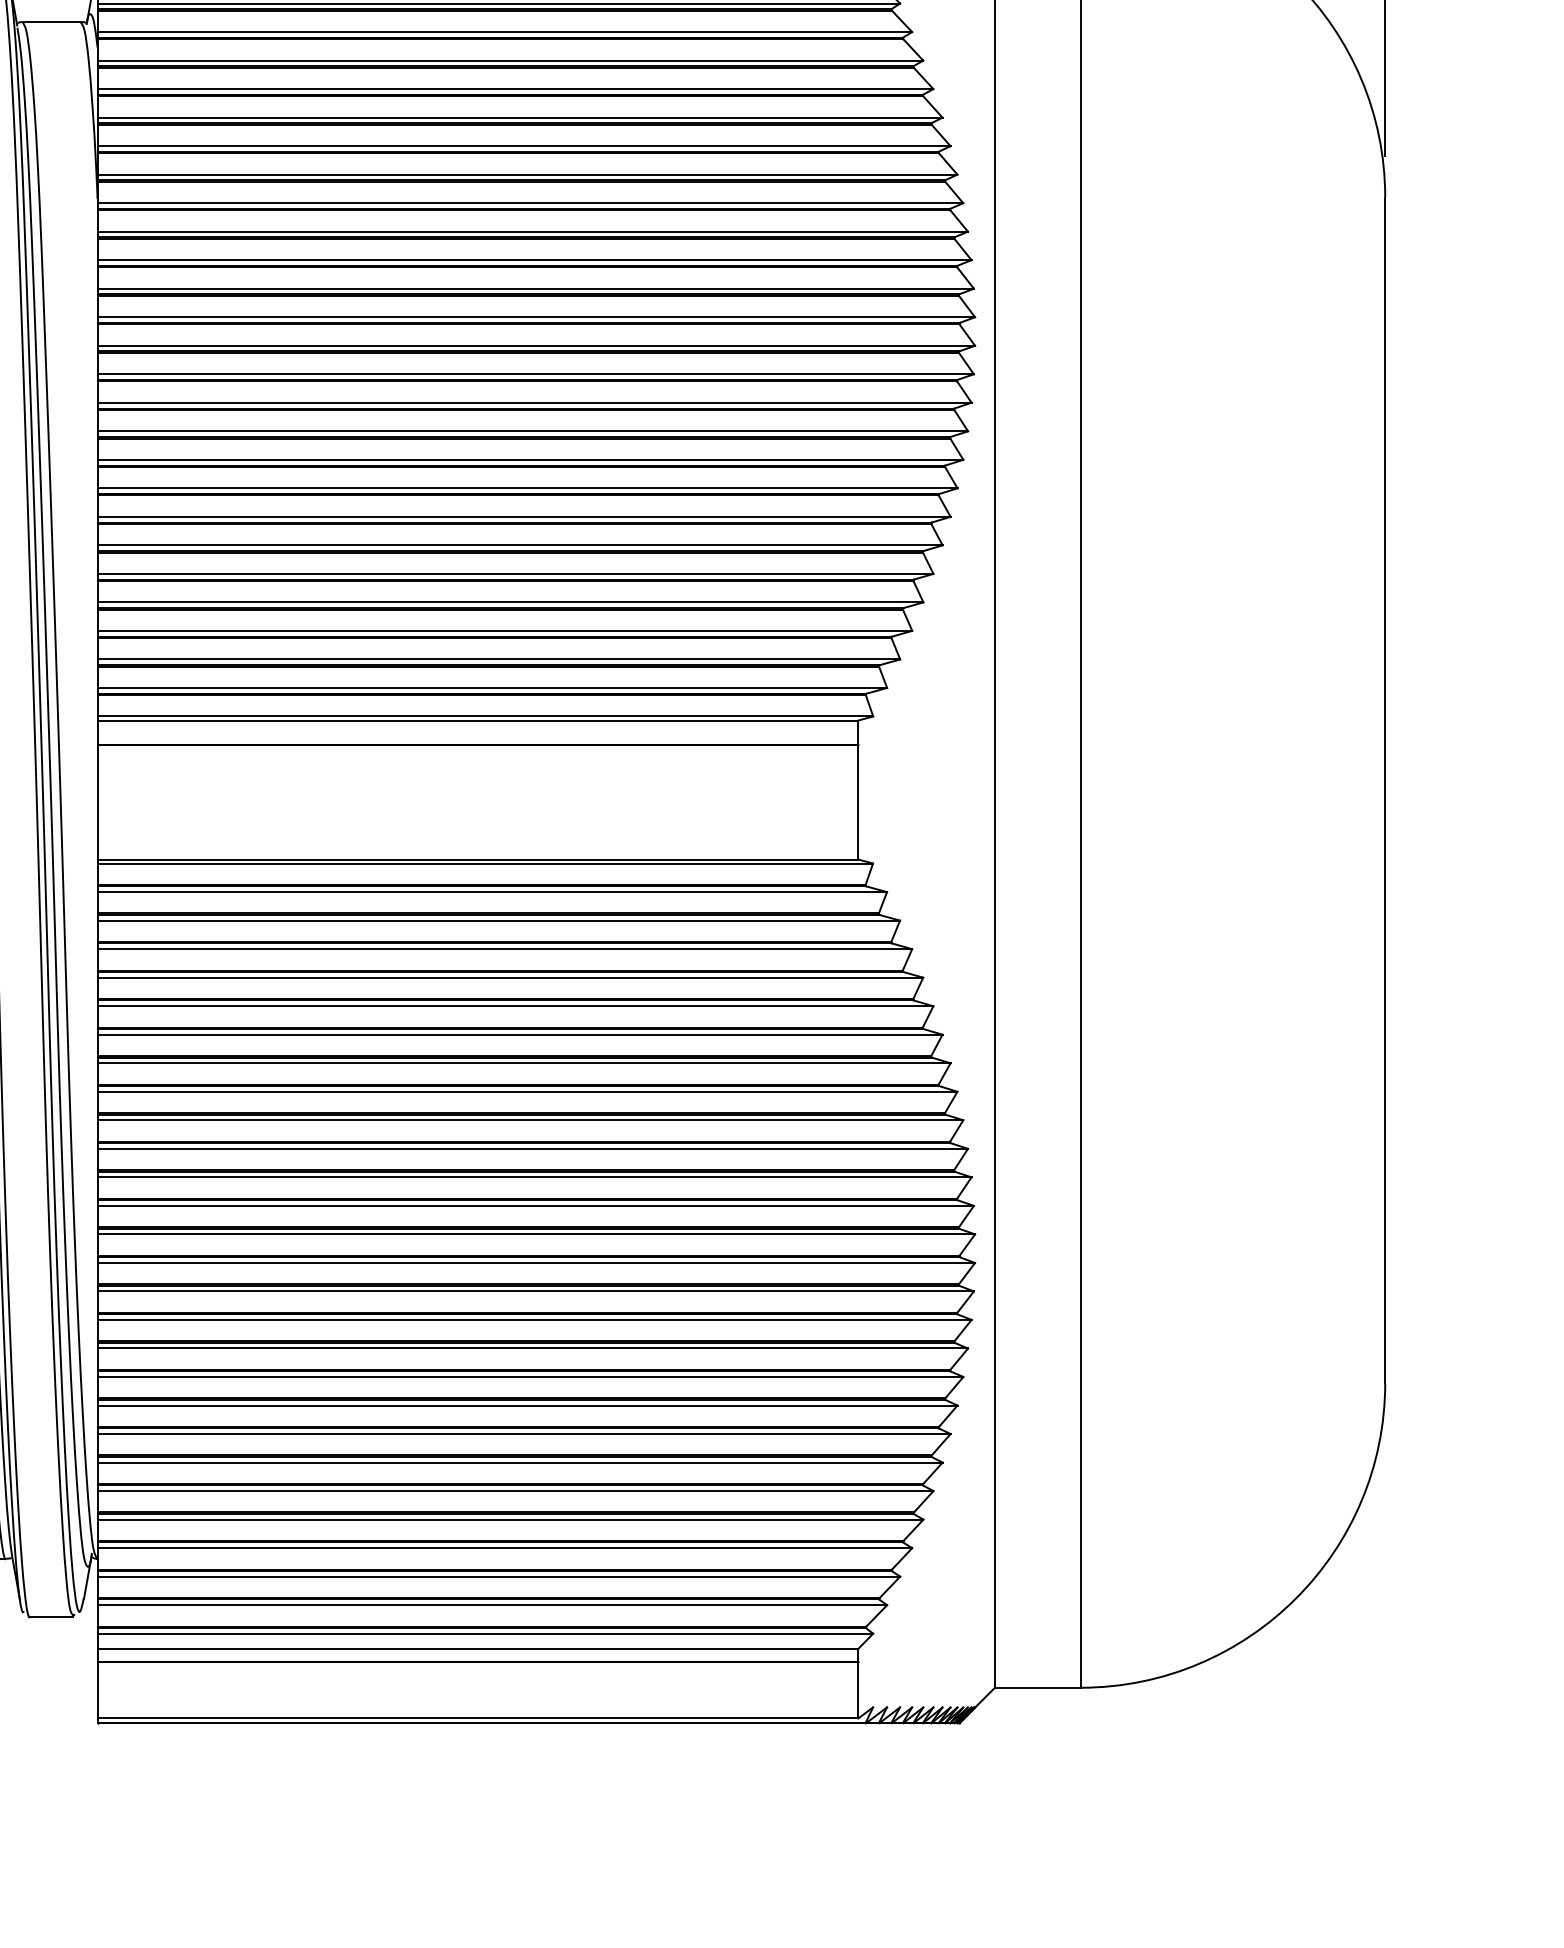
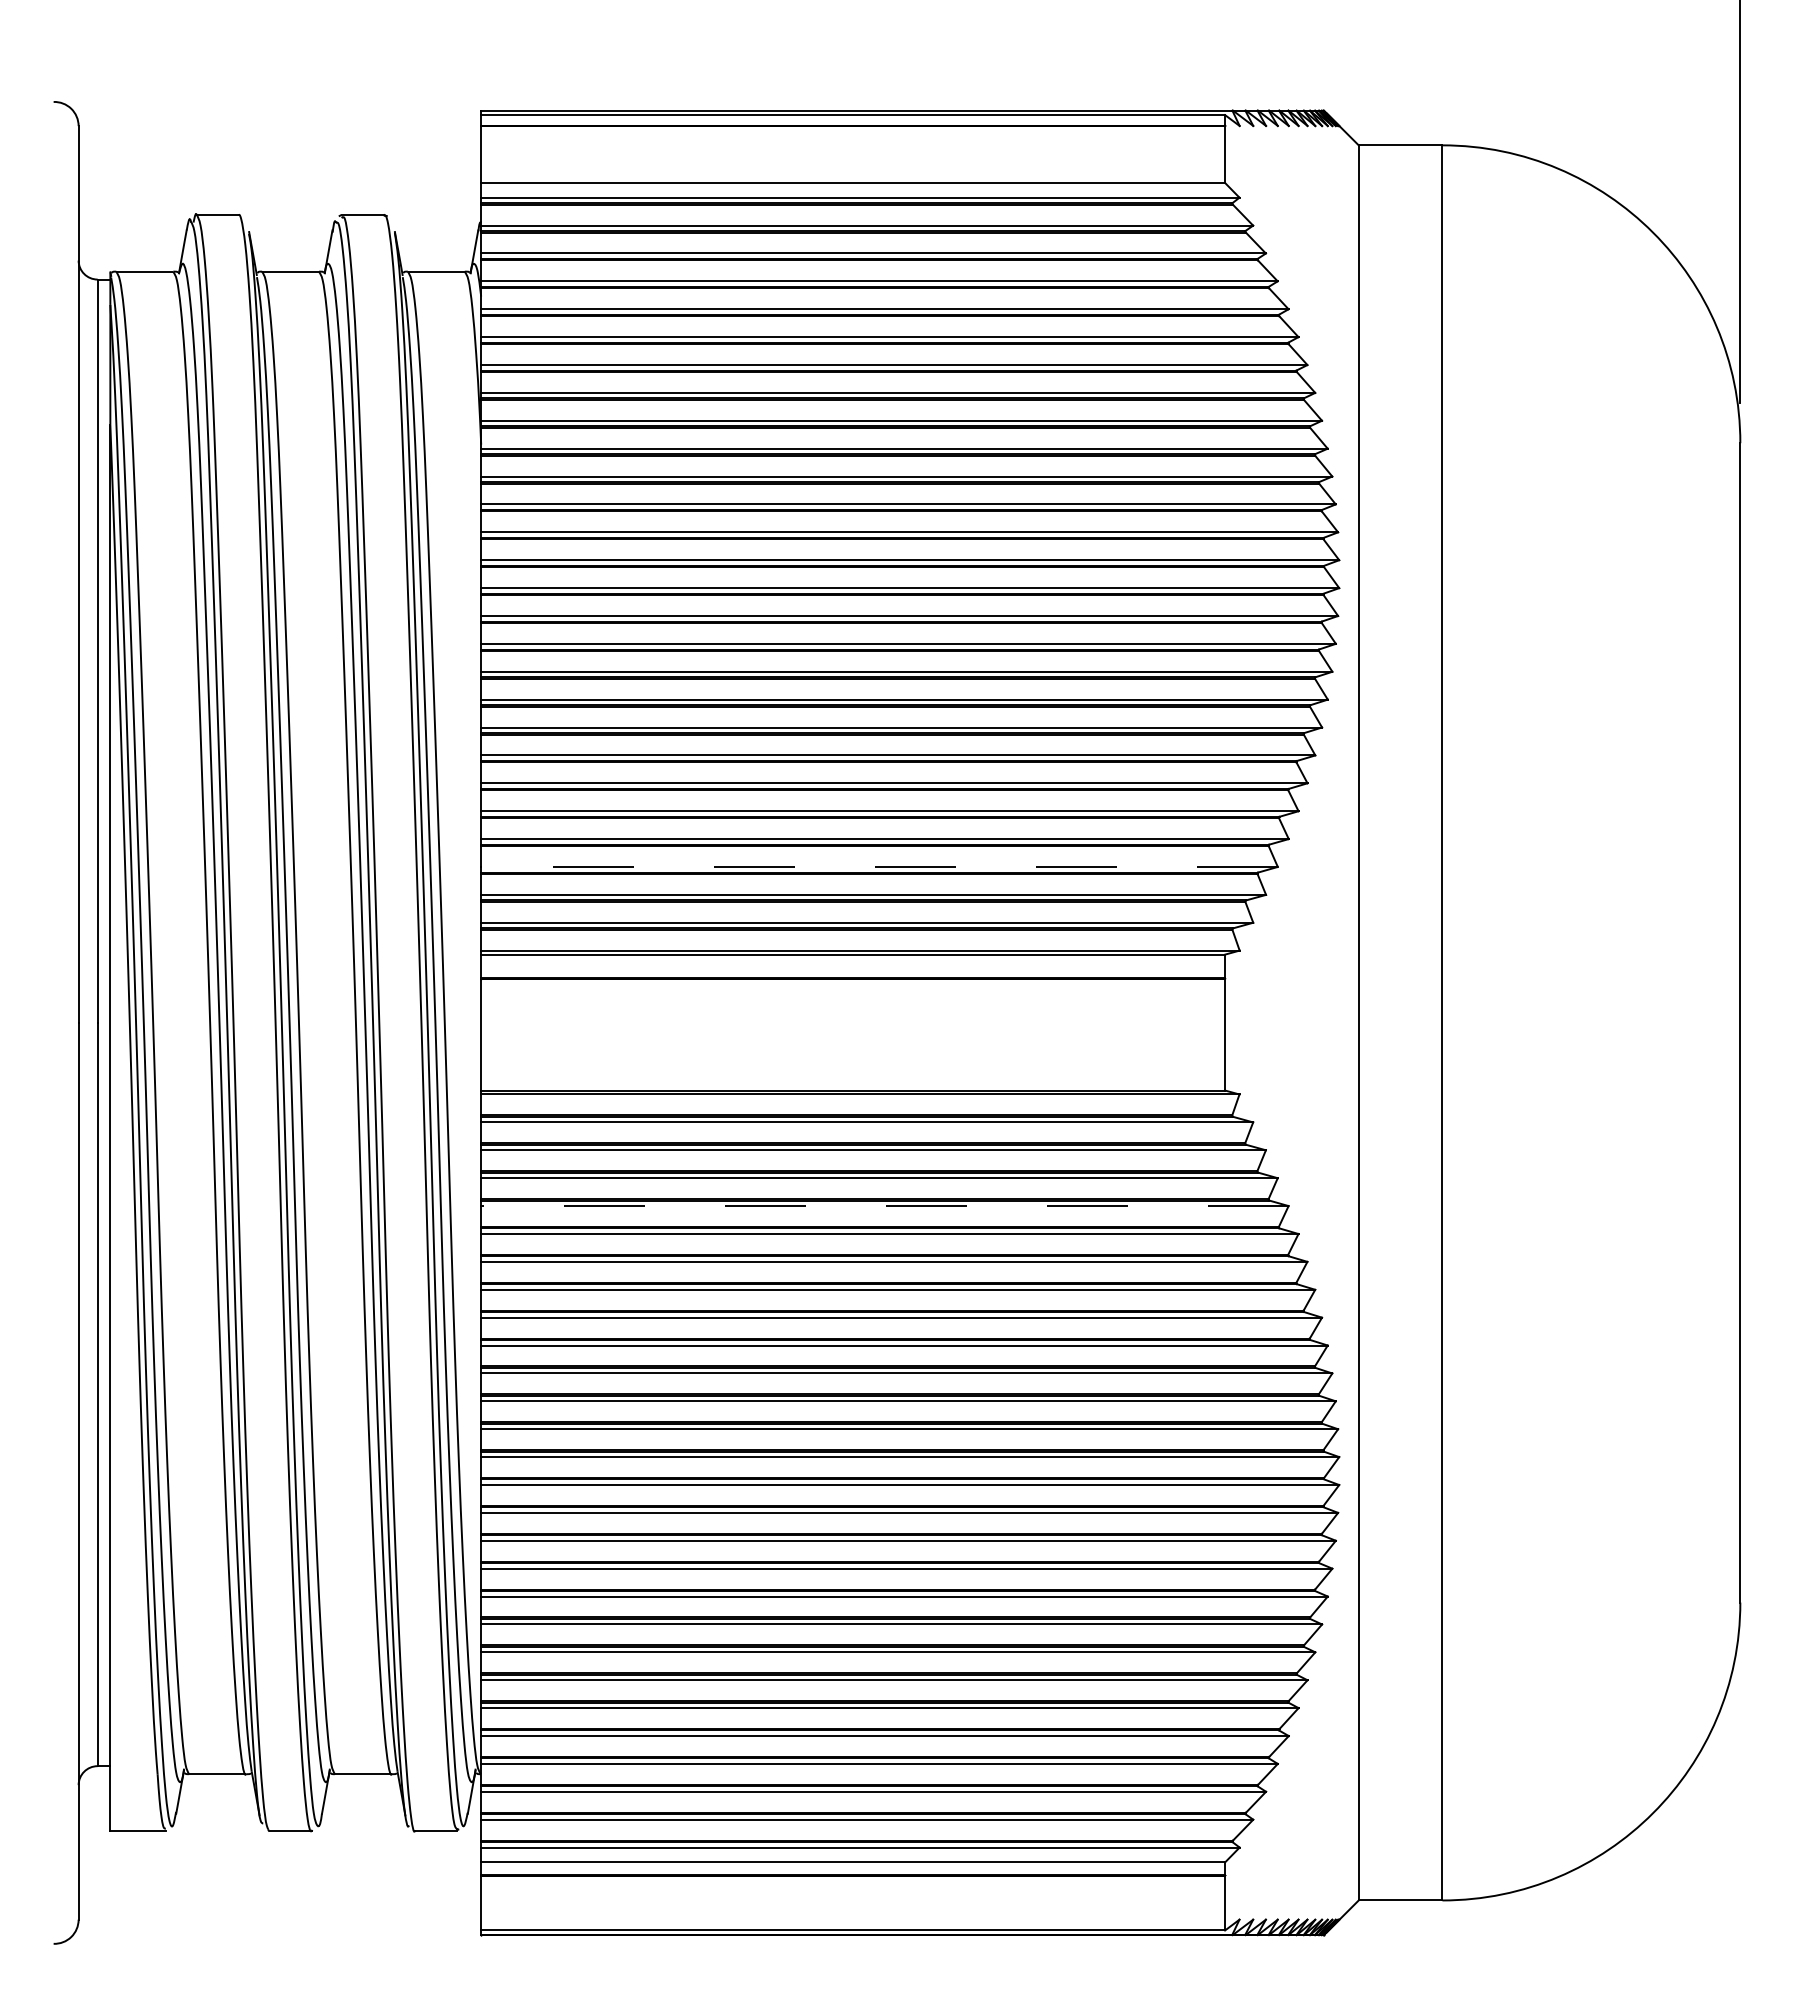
line: (504, 630) -> (879, 866), solid -> dashed
line: (510, 978) -> (884, 1206), solid -> dashed

